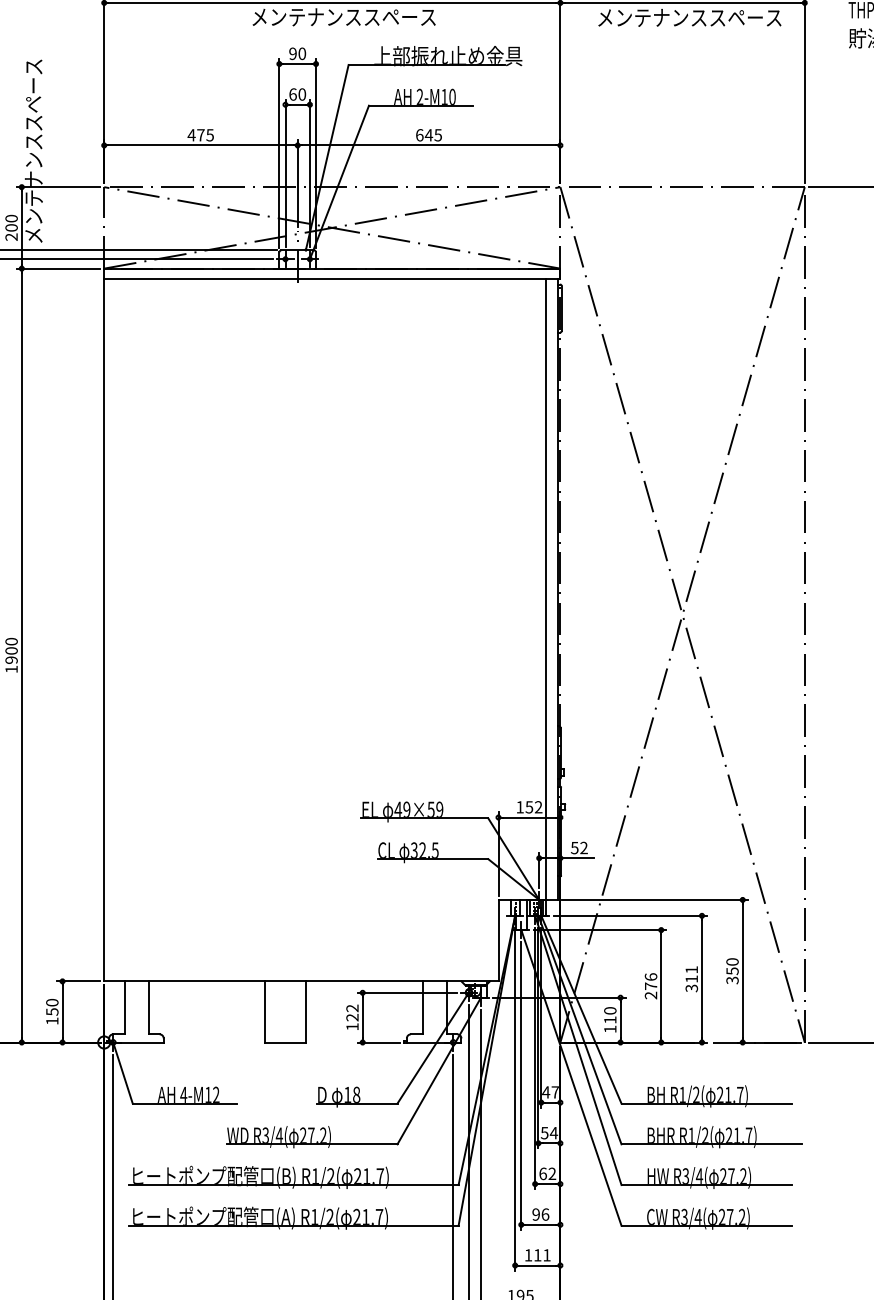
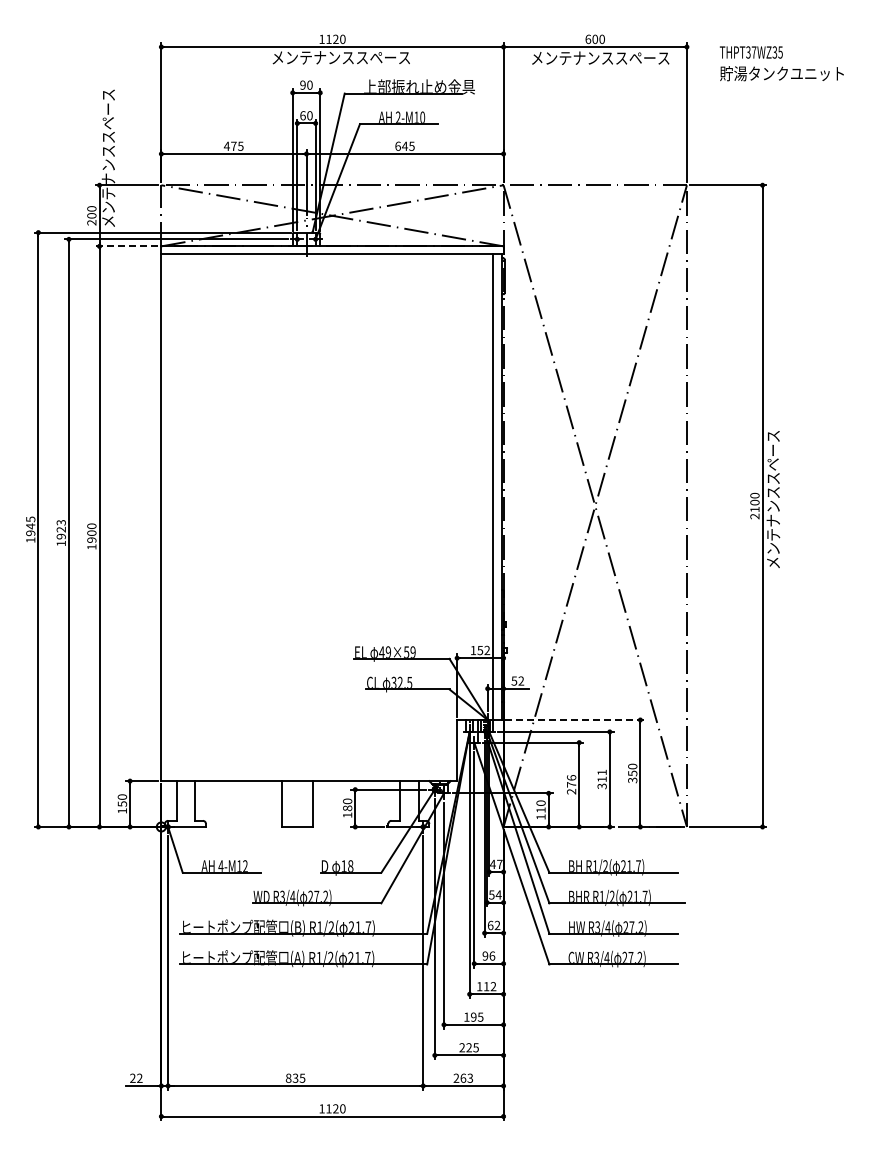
line: (57, 268) -> (126, 246), solid -> dashed
line: (654, 900) -> (574, 720), solid -> dashed
text: (352, 1012) -> (347, 804), 122 -> 180
text: (546, 1255) -> (493, 986), 111 -> 112

